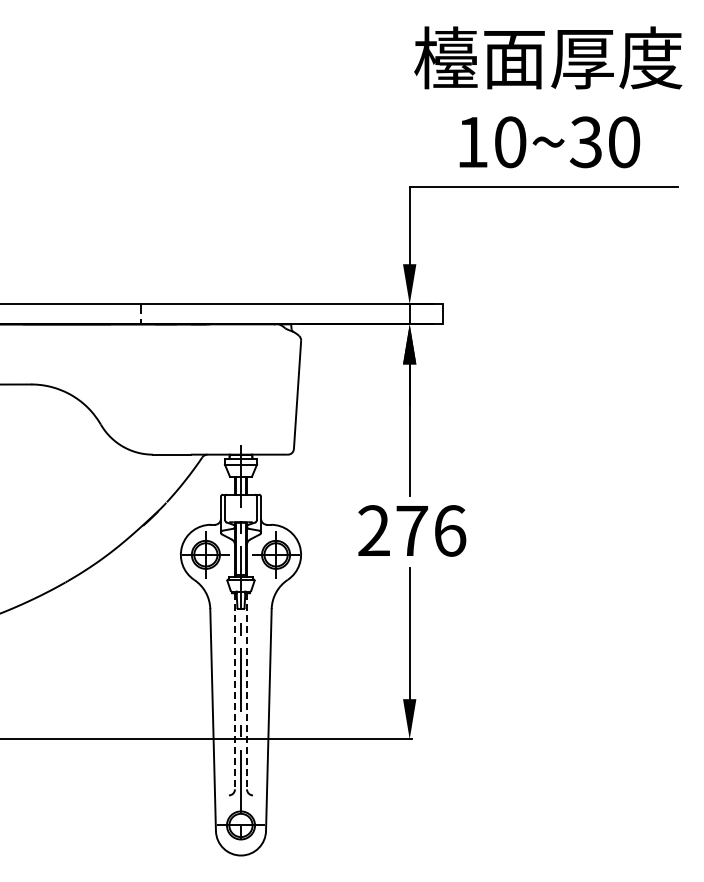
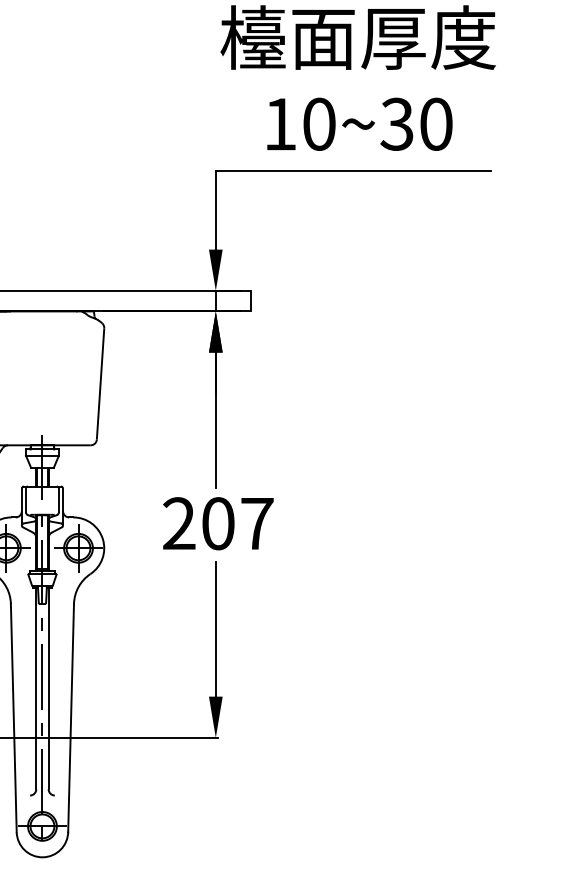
text: (431, 530) -> (238, 523), 276 -> 207
line: (234, 691) -> (35, 688), dashed -> solid
line: (247, 691) -> (49, 688), dashed -> solid

